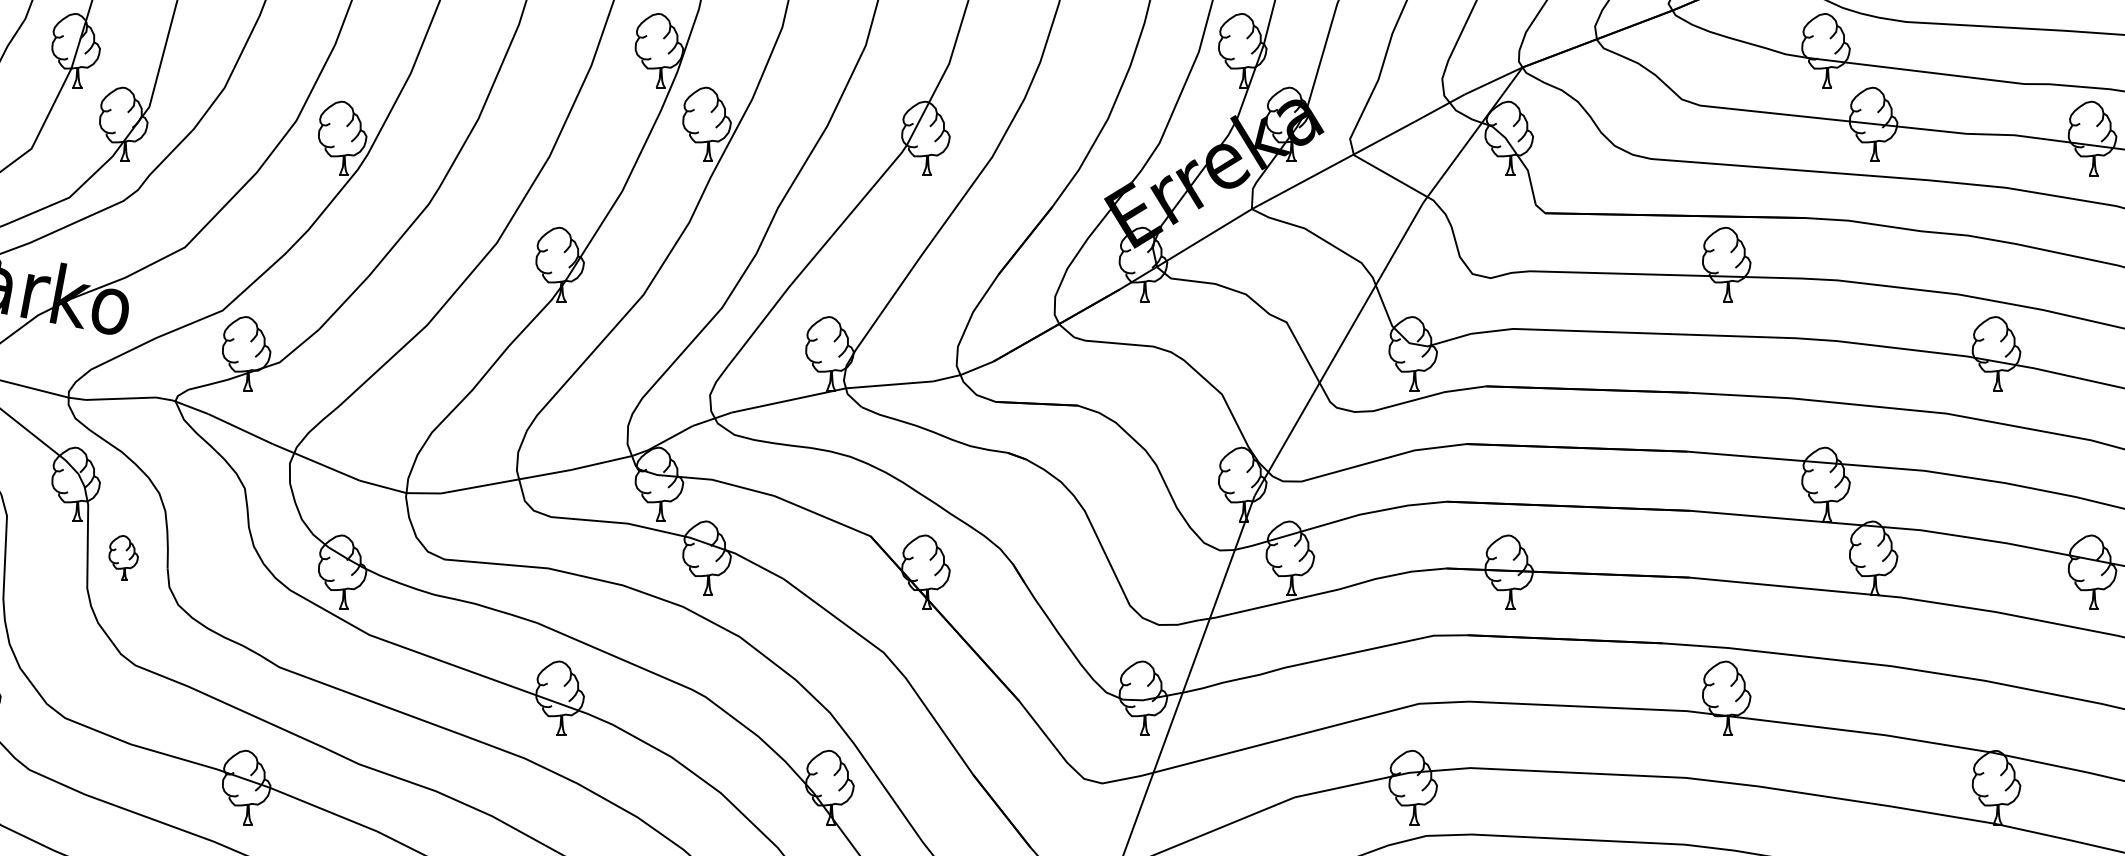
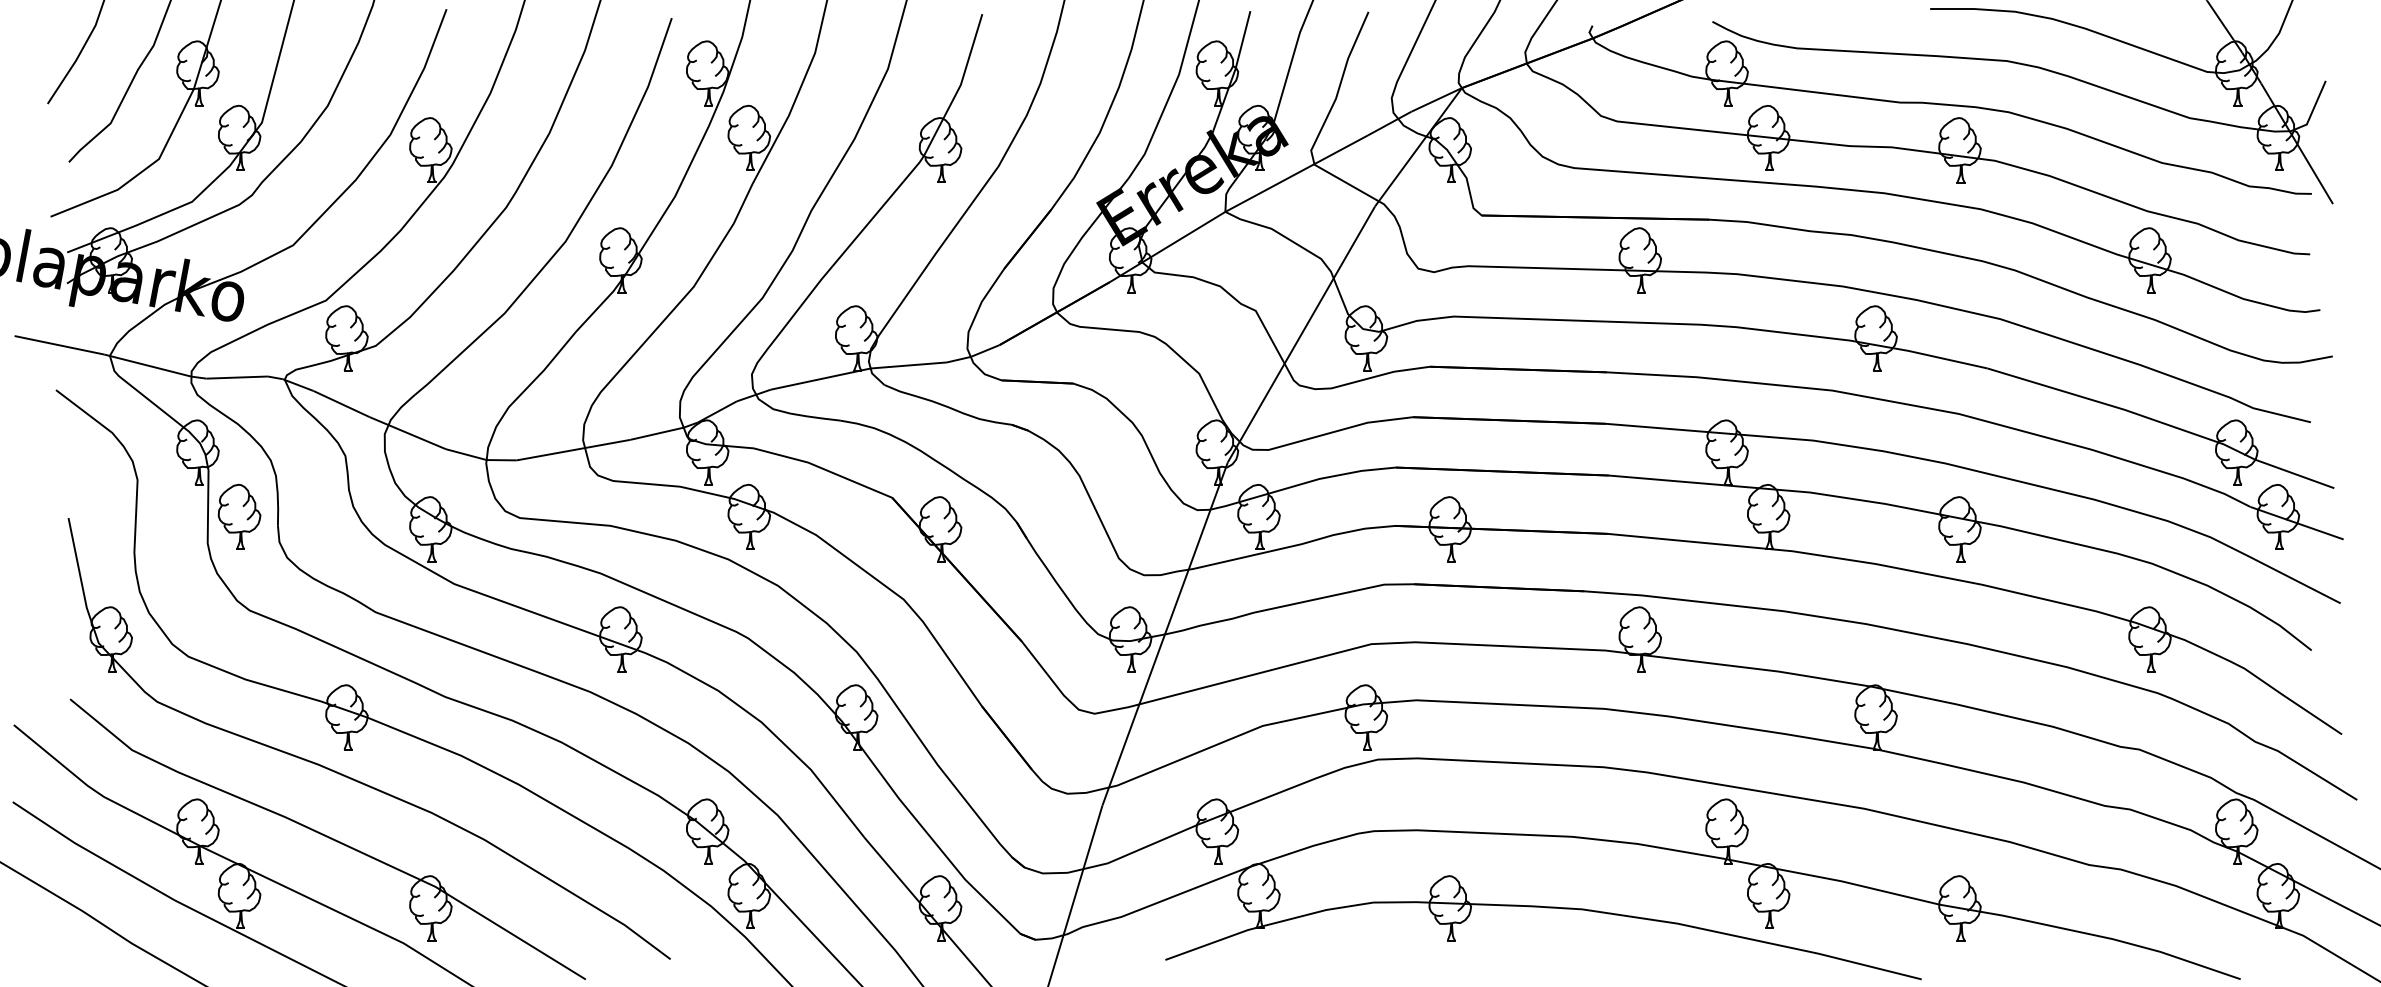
part: (123, 557) -> (239, 516), size x1.67

